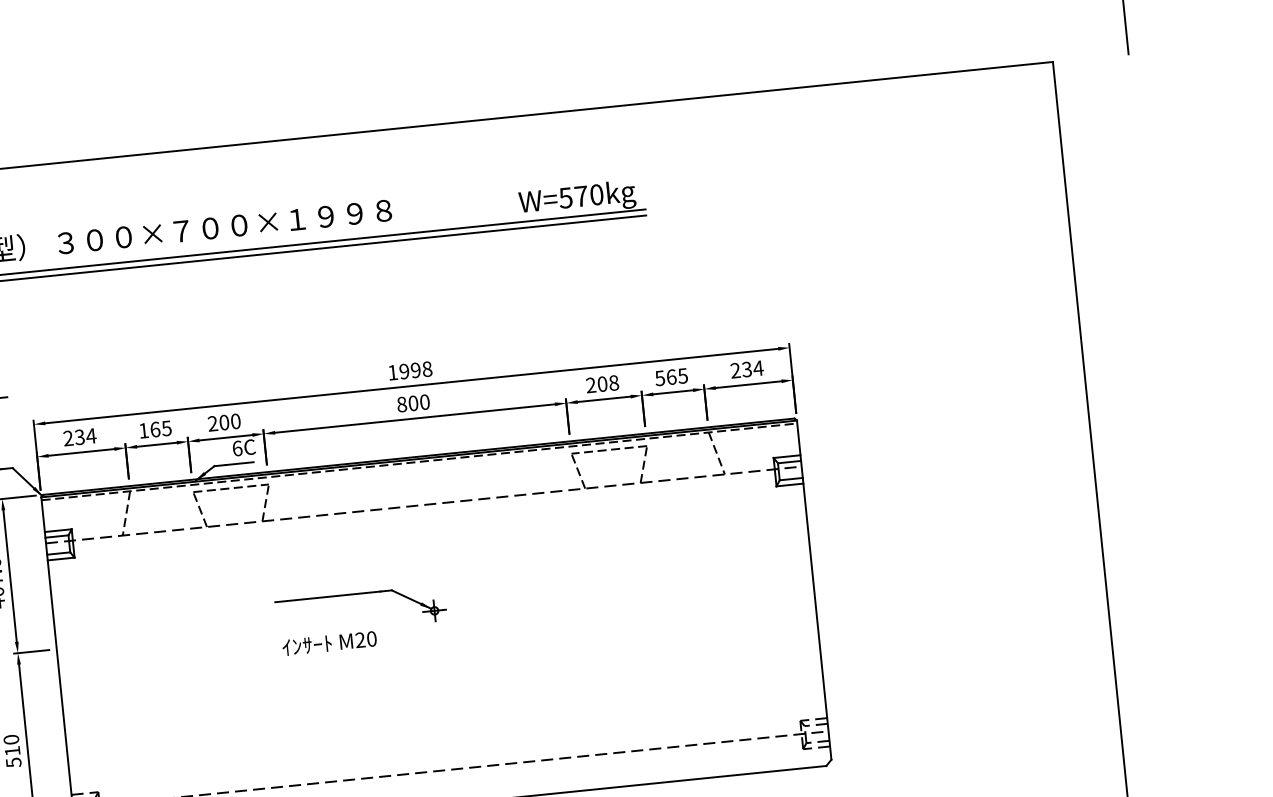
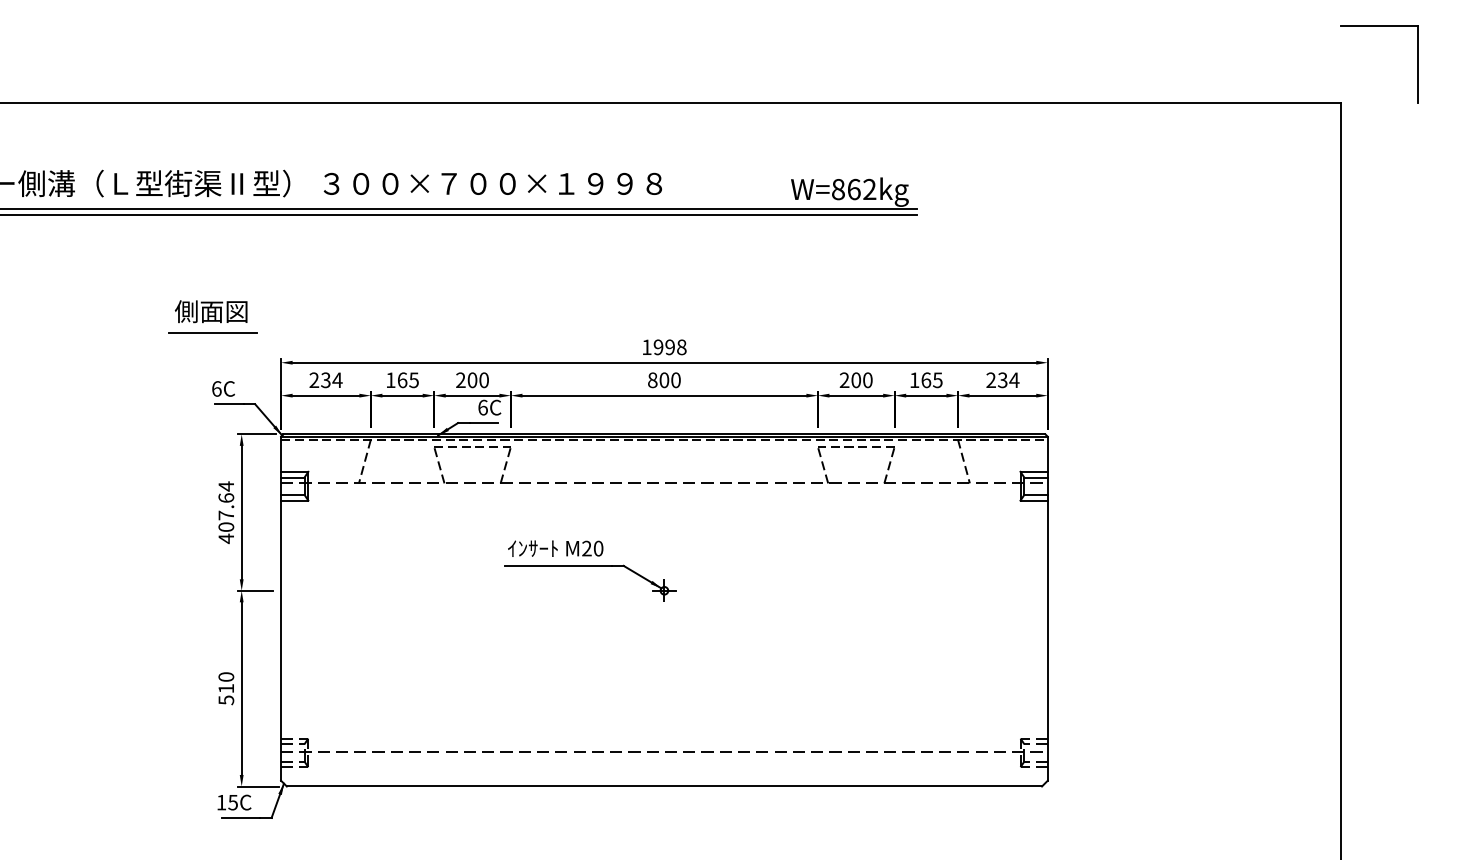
text: (580, 196) -> (853, 189), W=570kg -> W=862kg
text: (660, 378) -> (914, 380), 565 -> 165
text: (613, 383) -> (867, 380), 208 -> 200
text: (329, 643) -> (555, 548), moved

